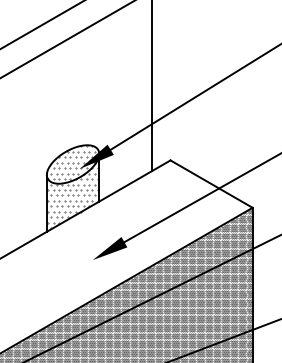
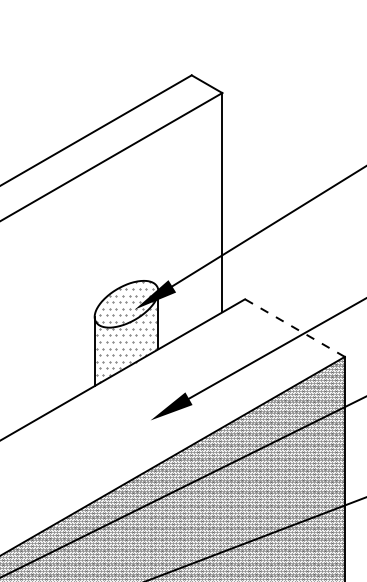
line: (211, 184) -> (294, 328), solid -> dashed

